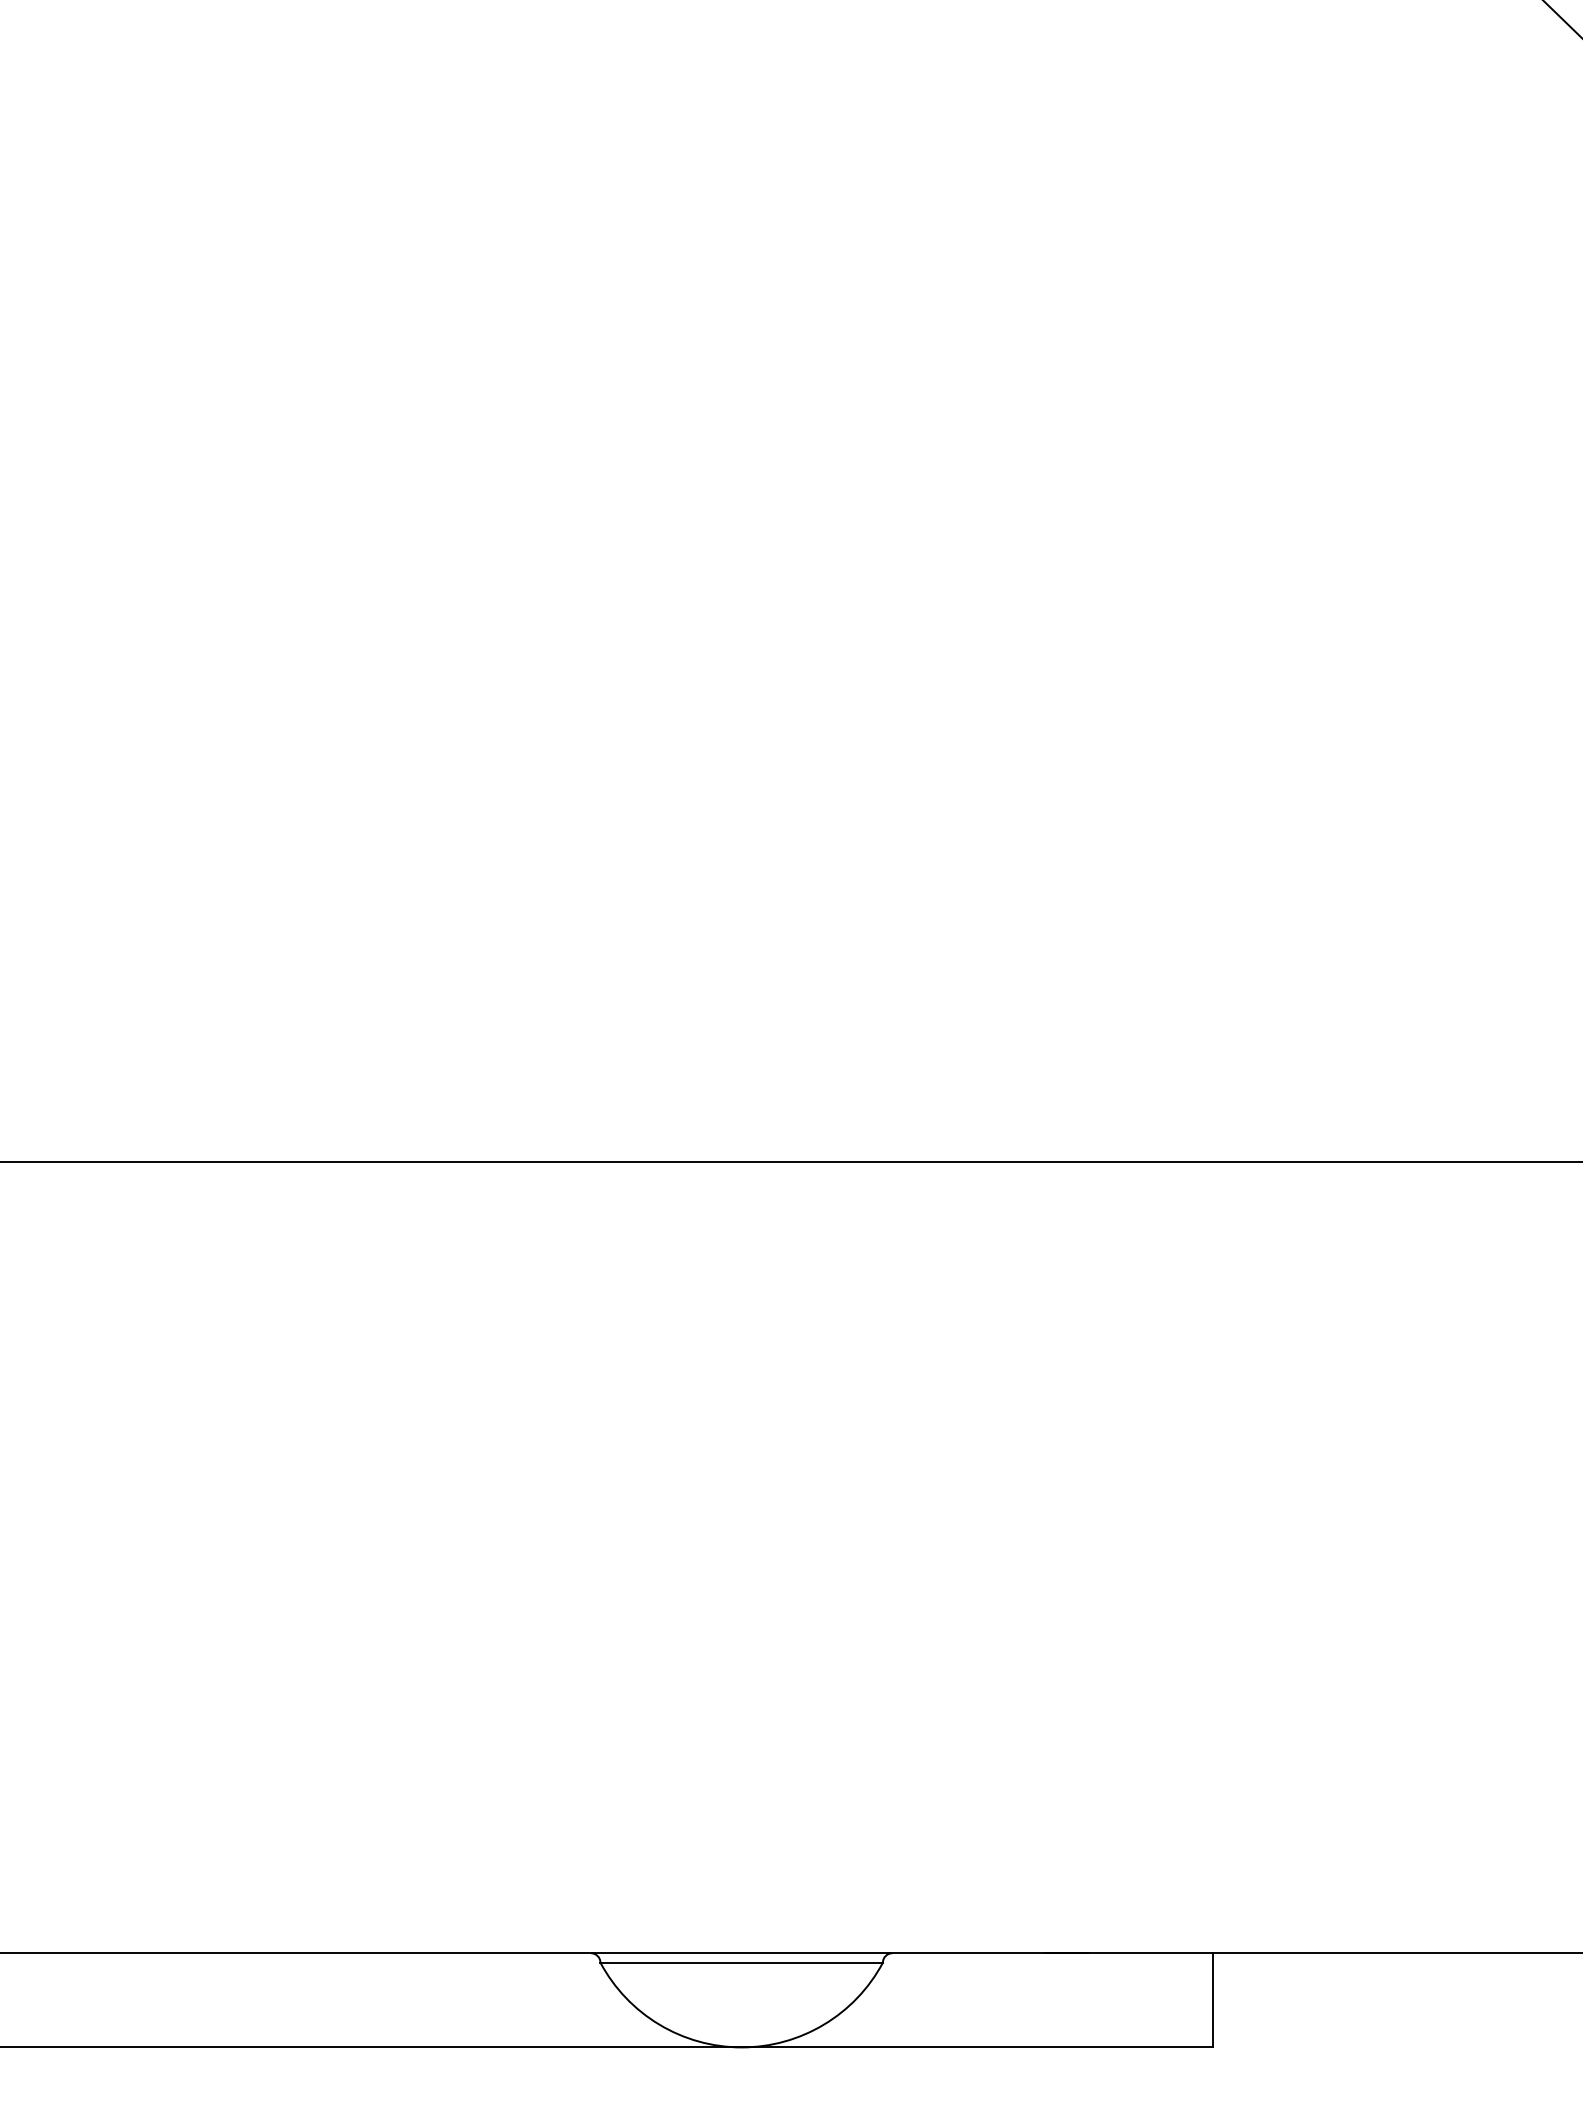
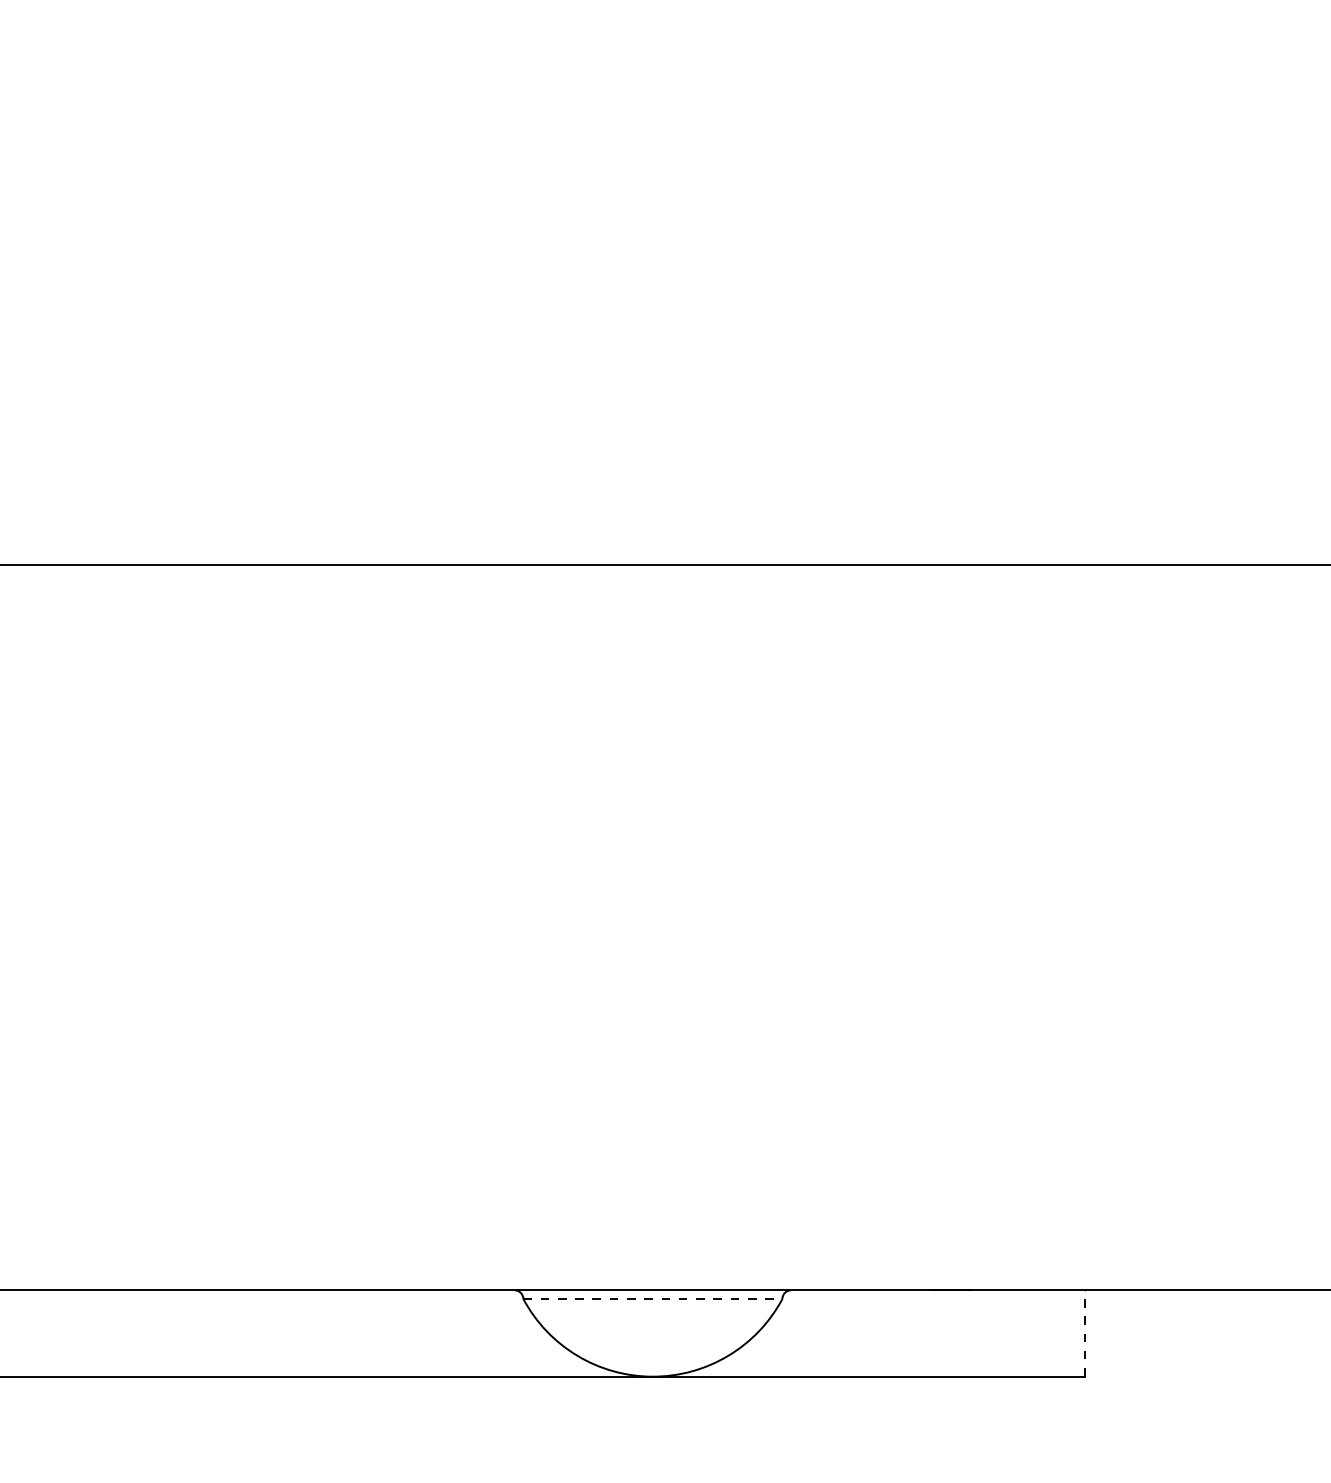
line: (742, 1962) -> (653, 1298), solid -> dashed
line: (1212, 1999) -> (1084, 1332), solid -> dashed

